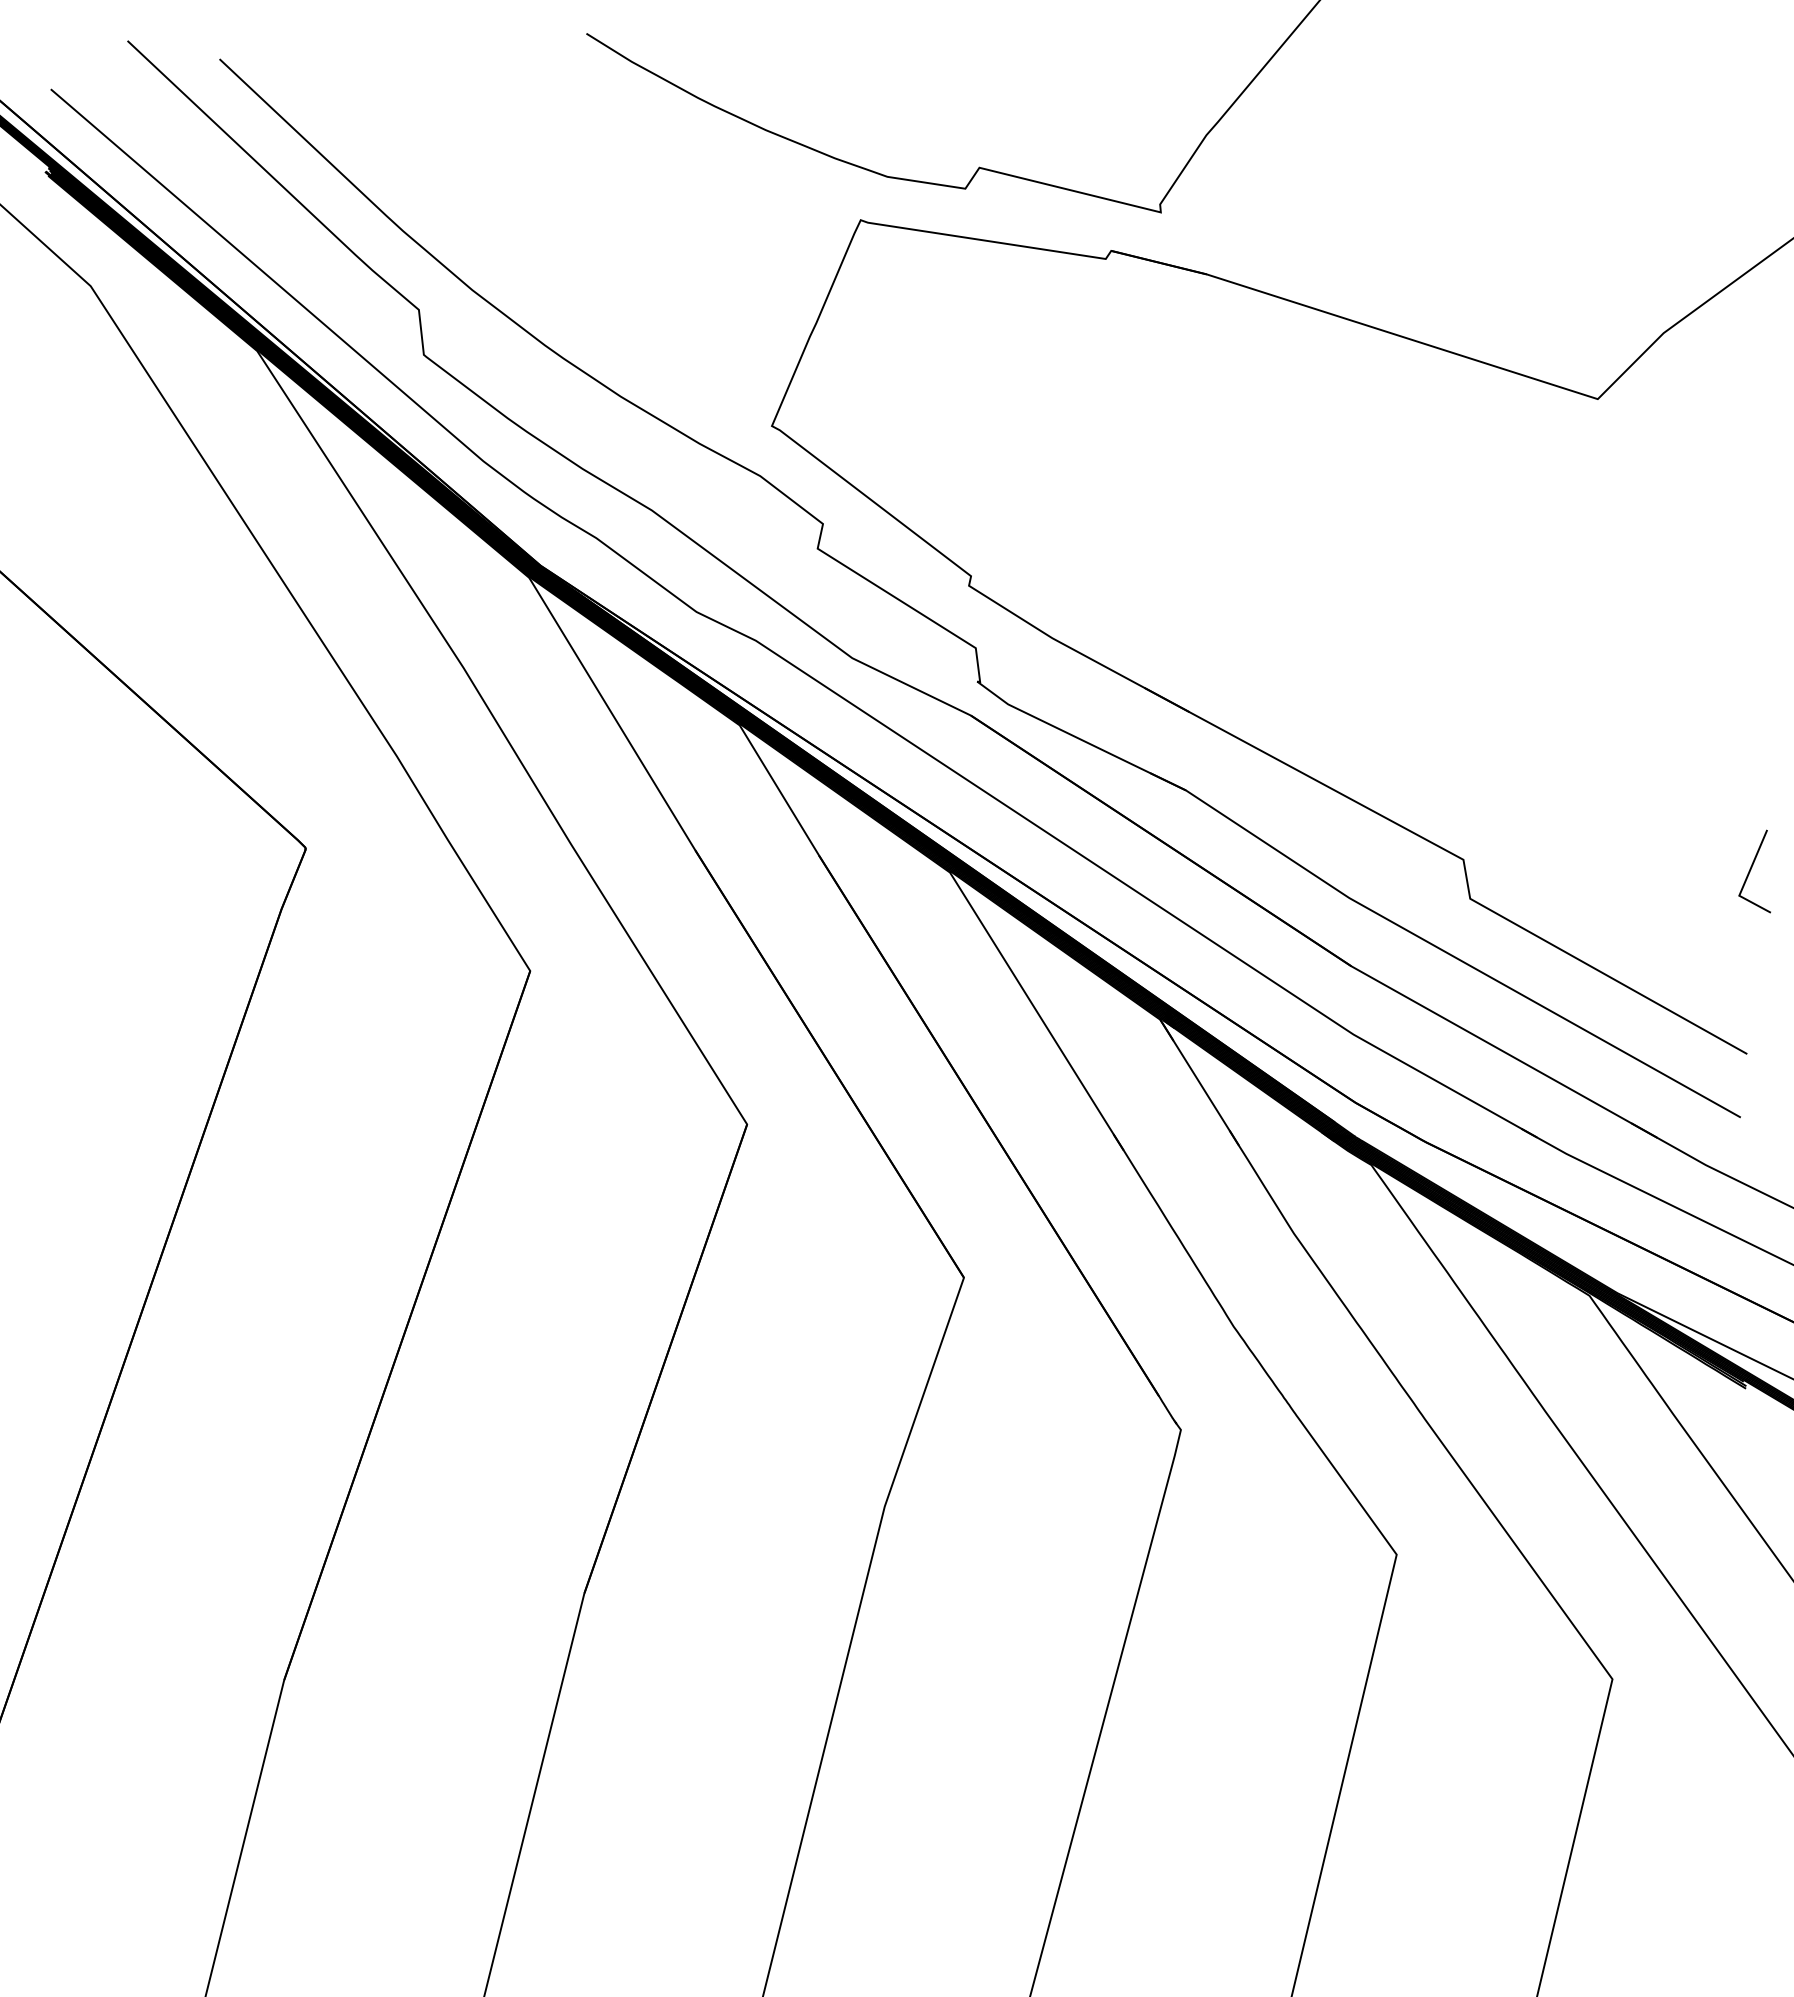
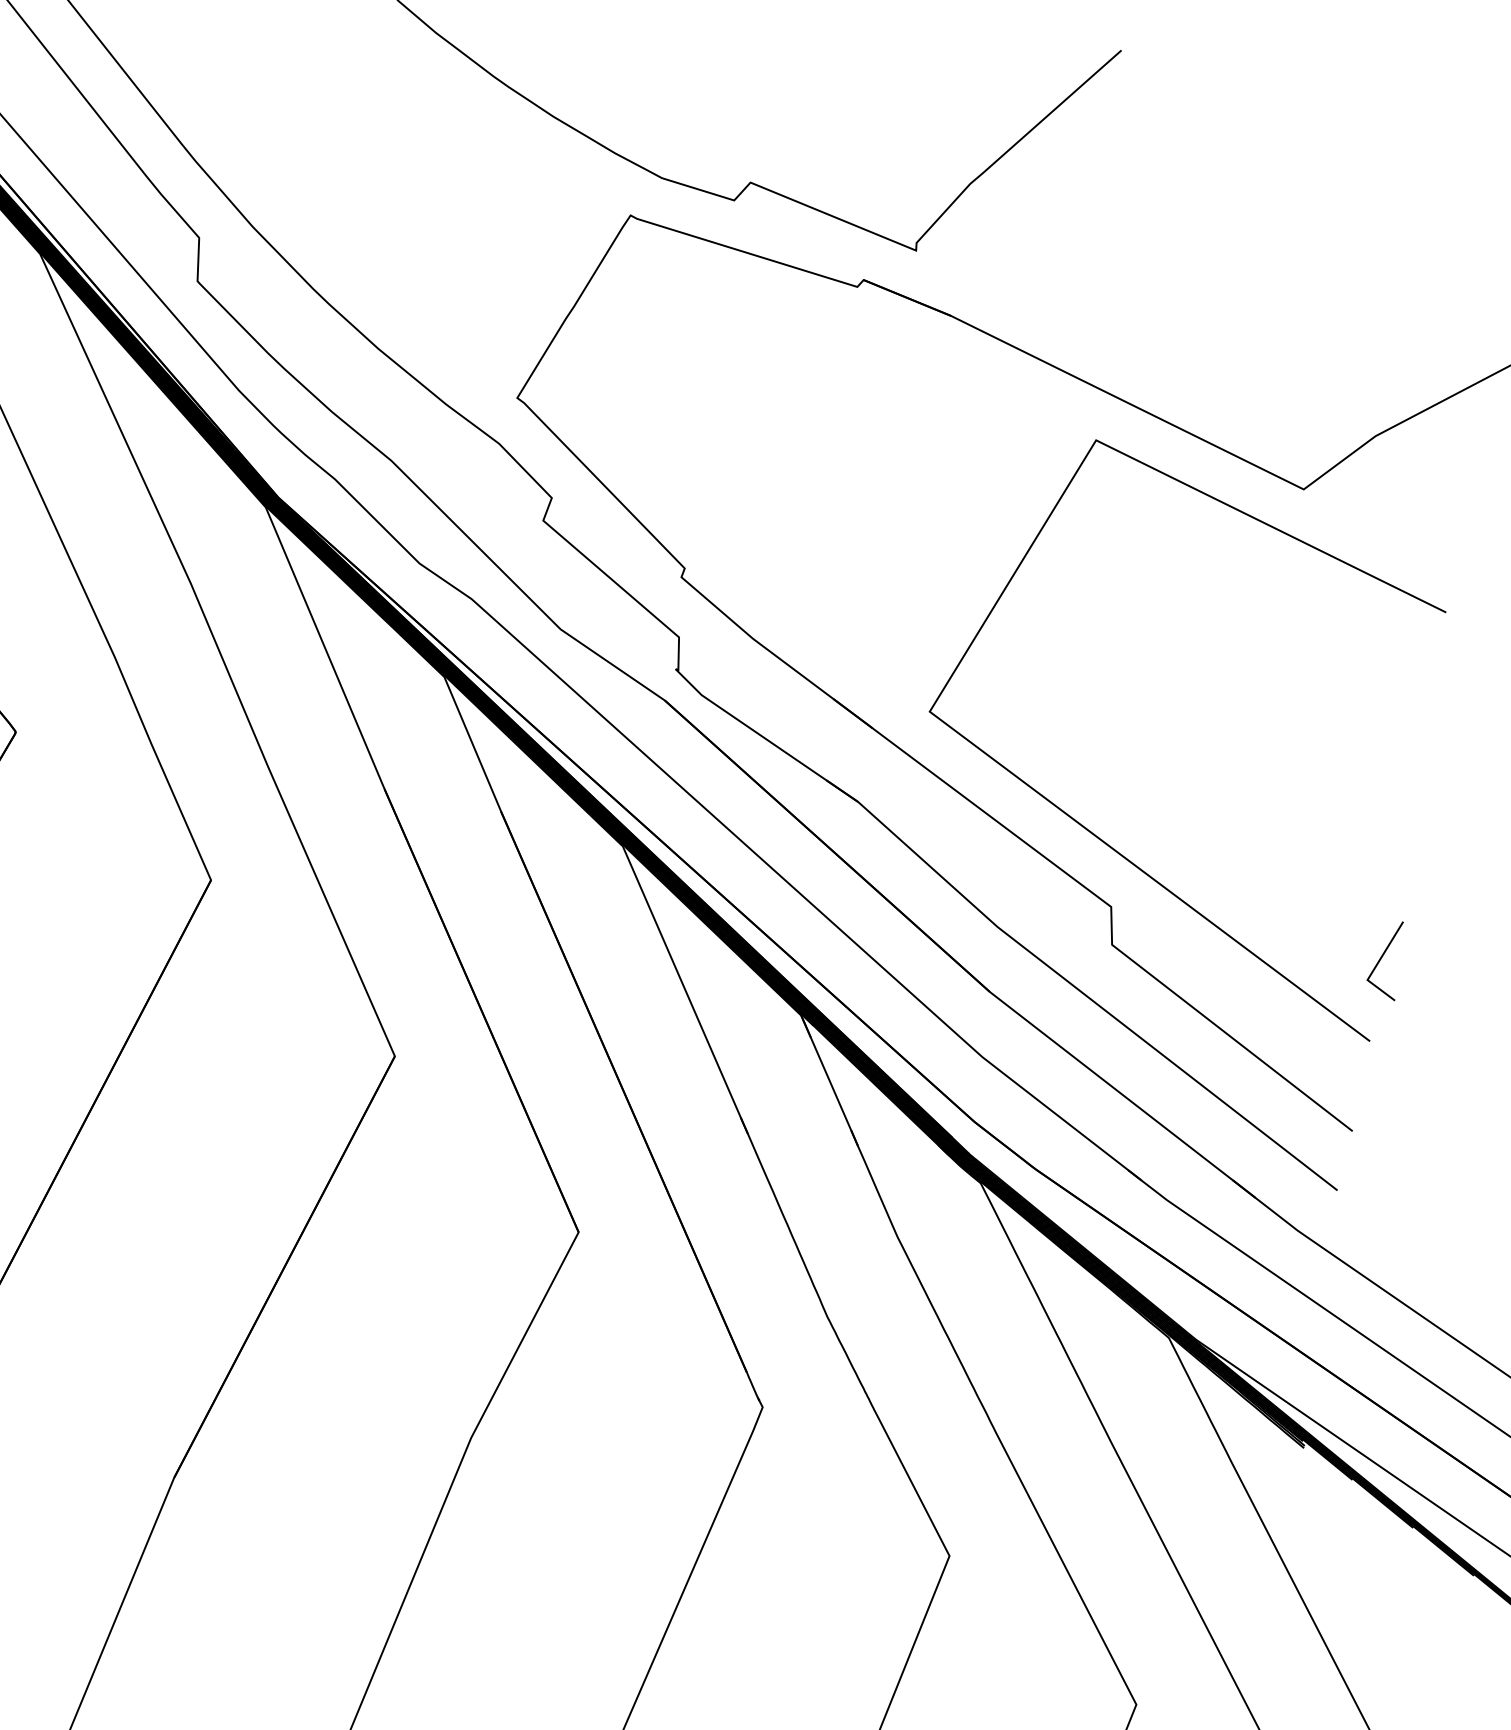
curve: (1438, 788) -> (1097, 835), added

